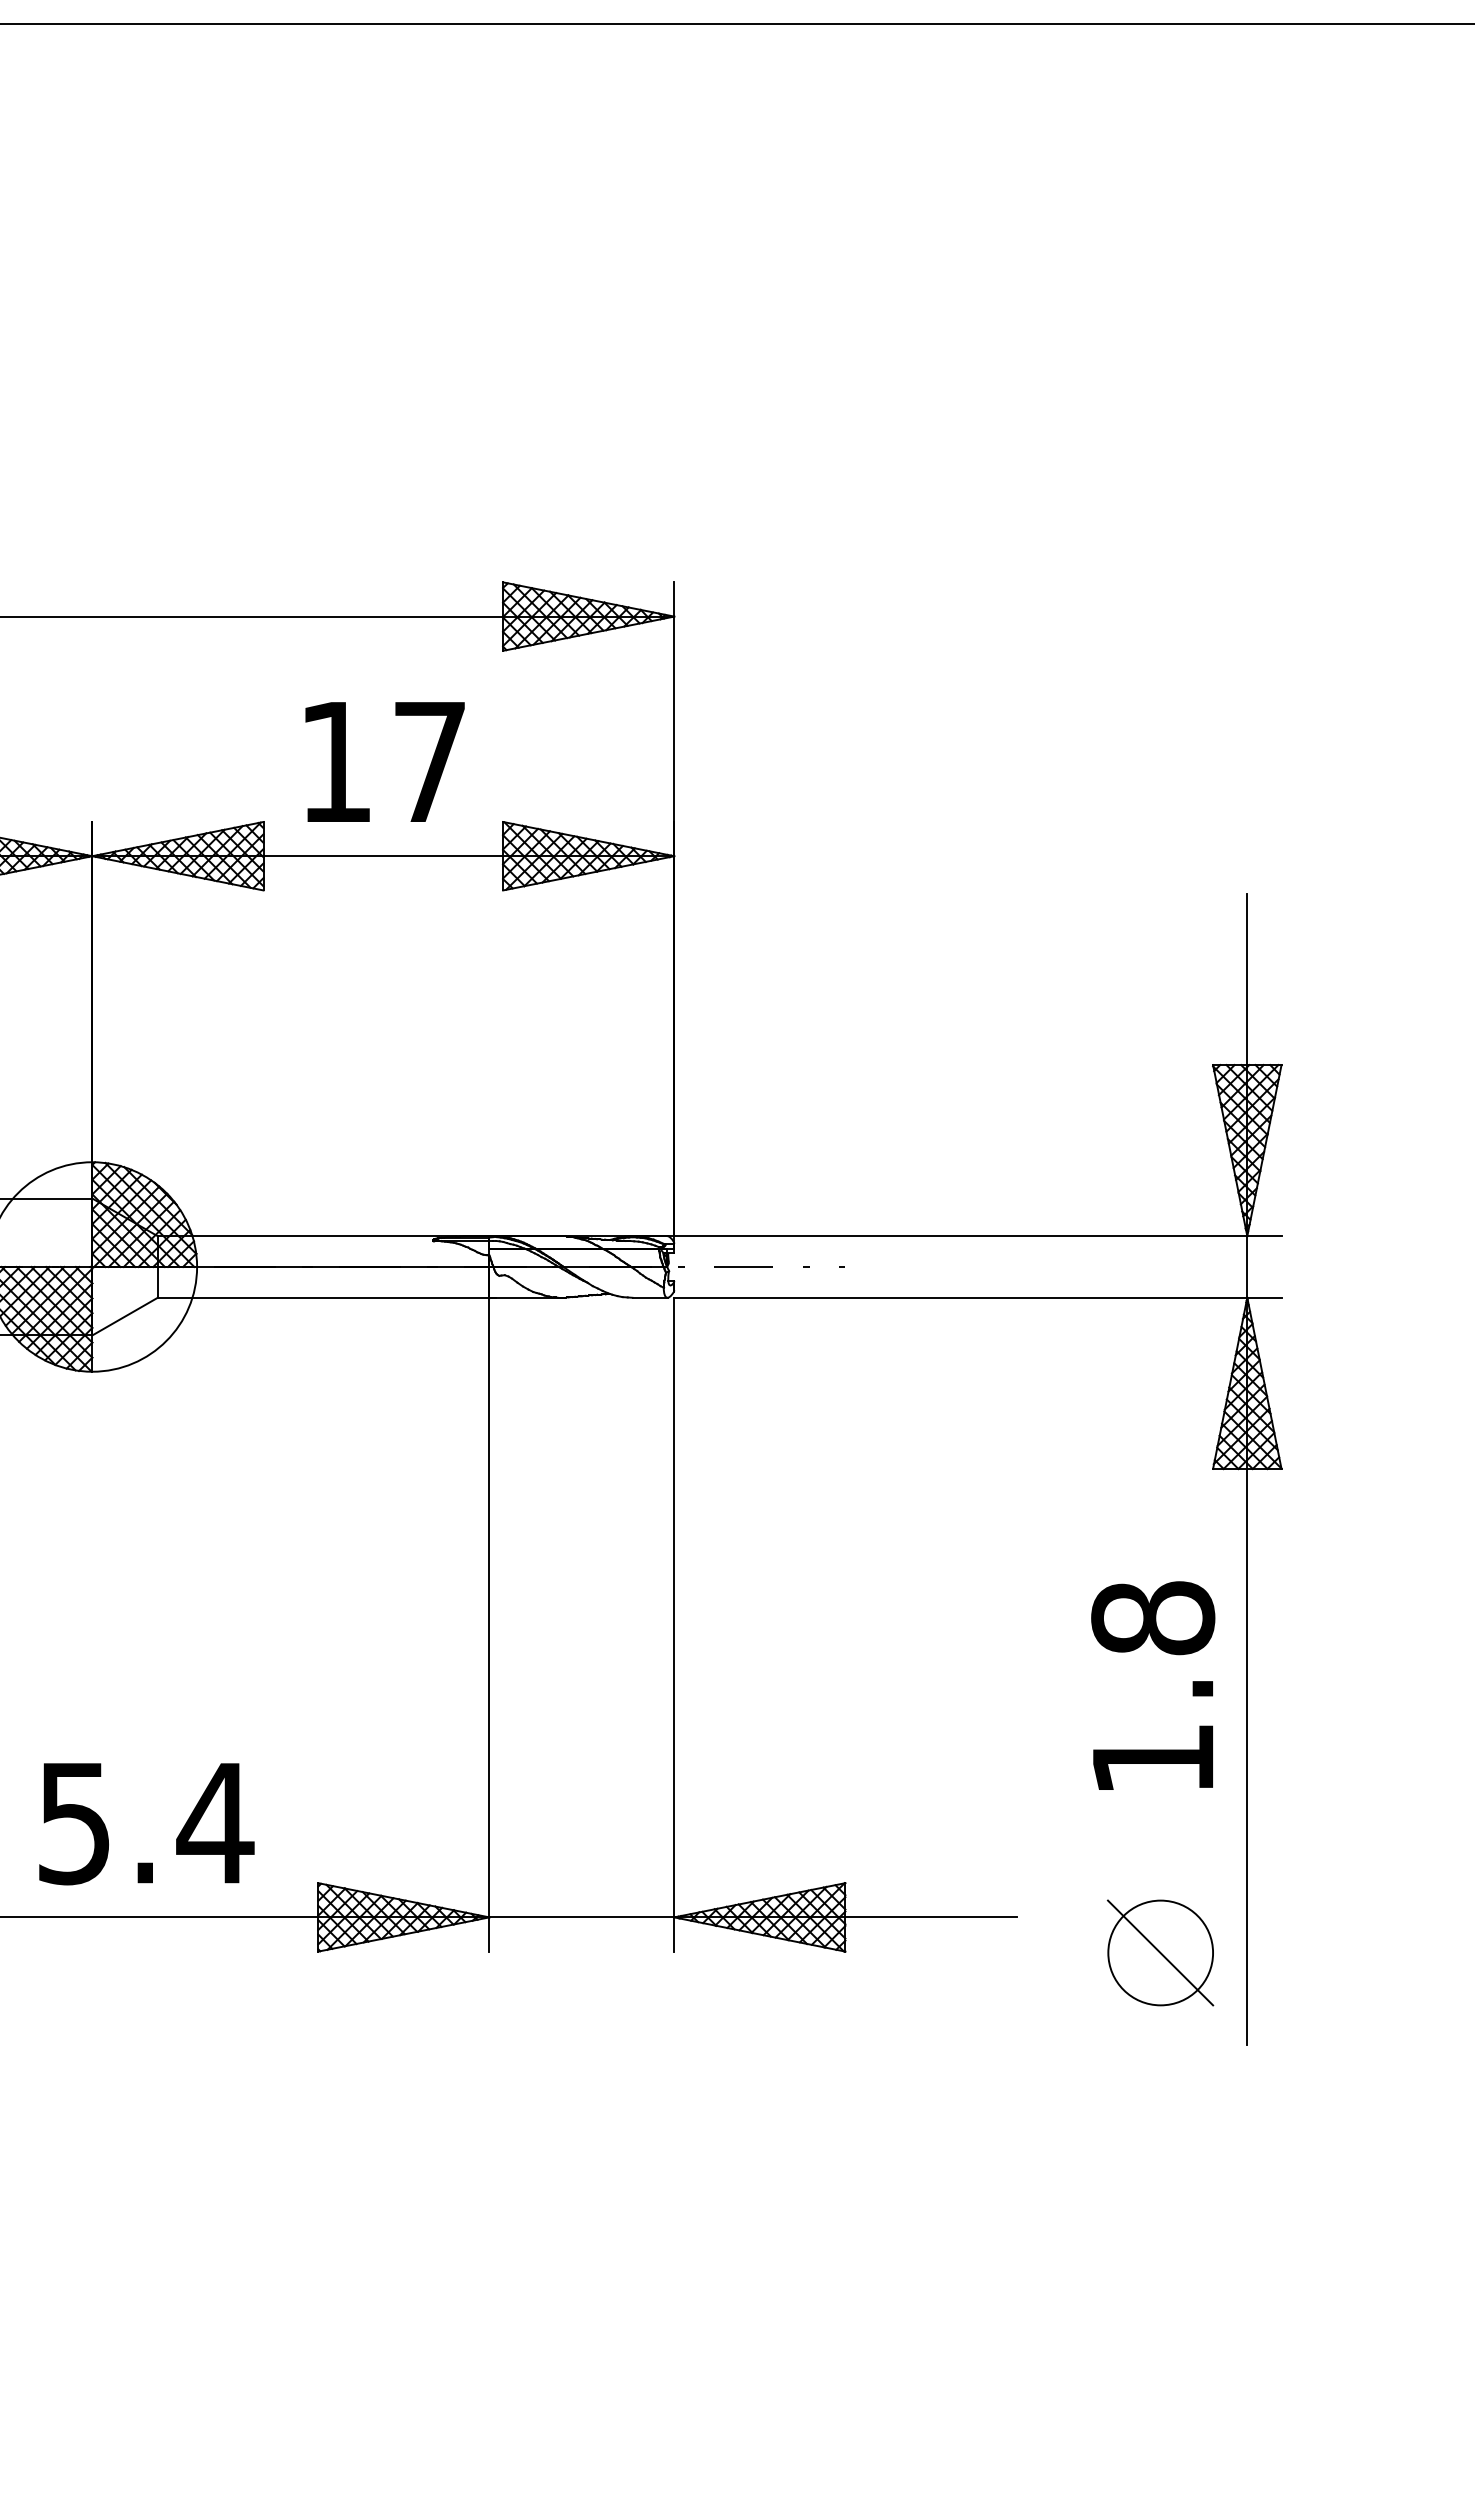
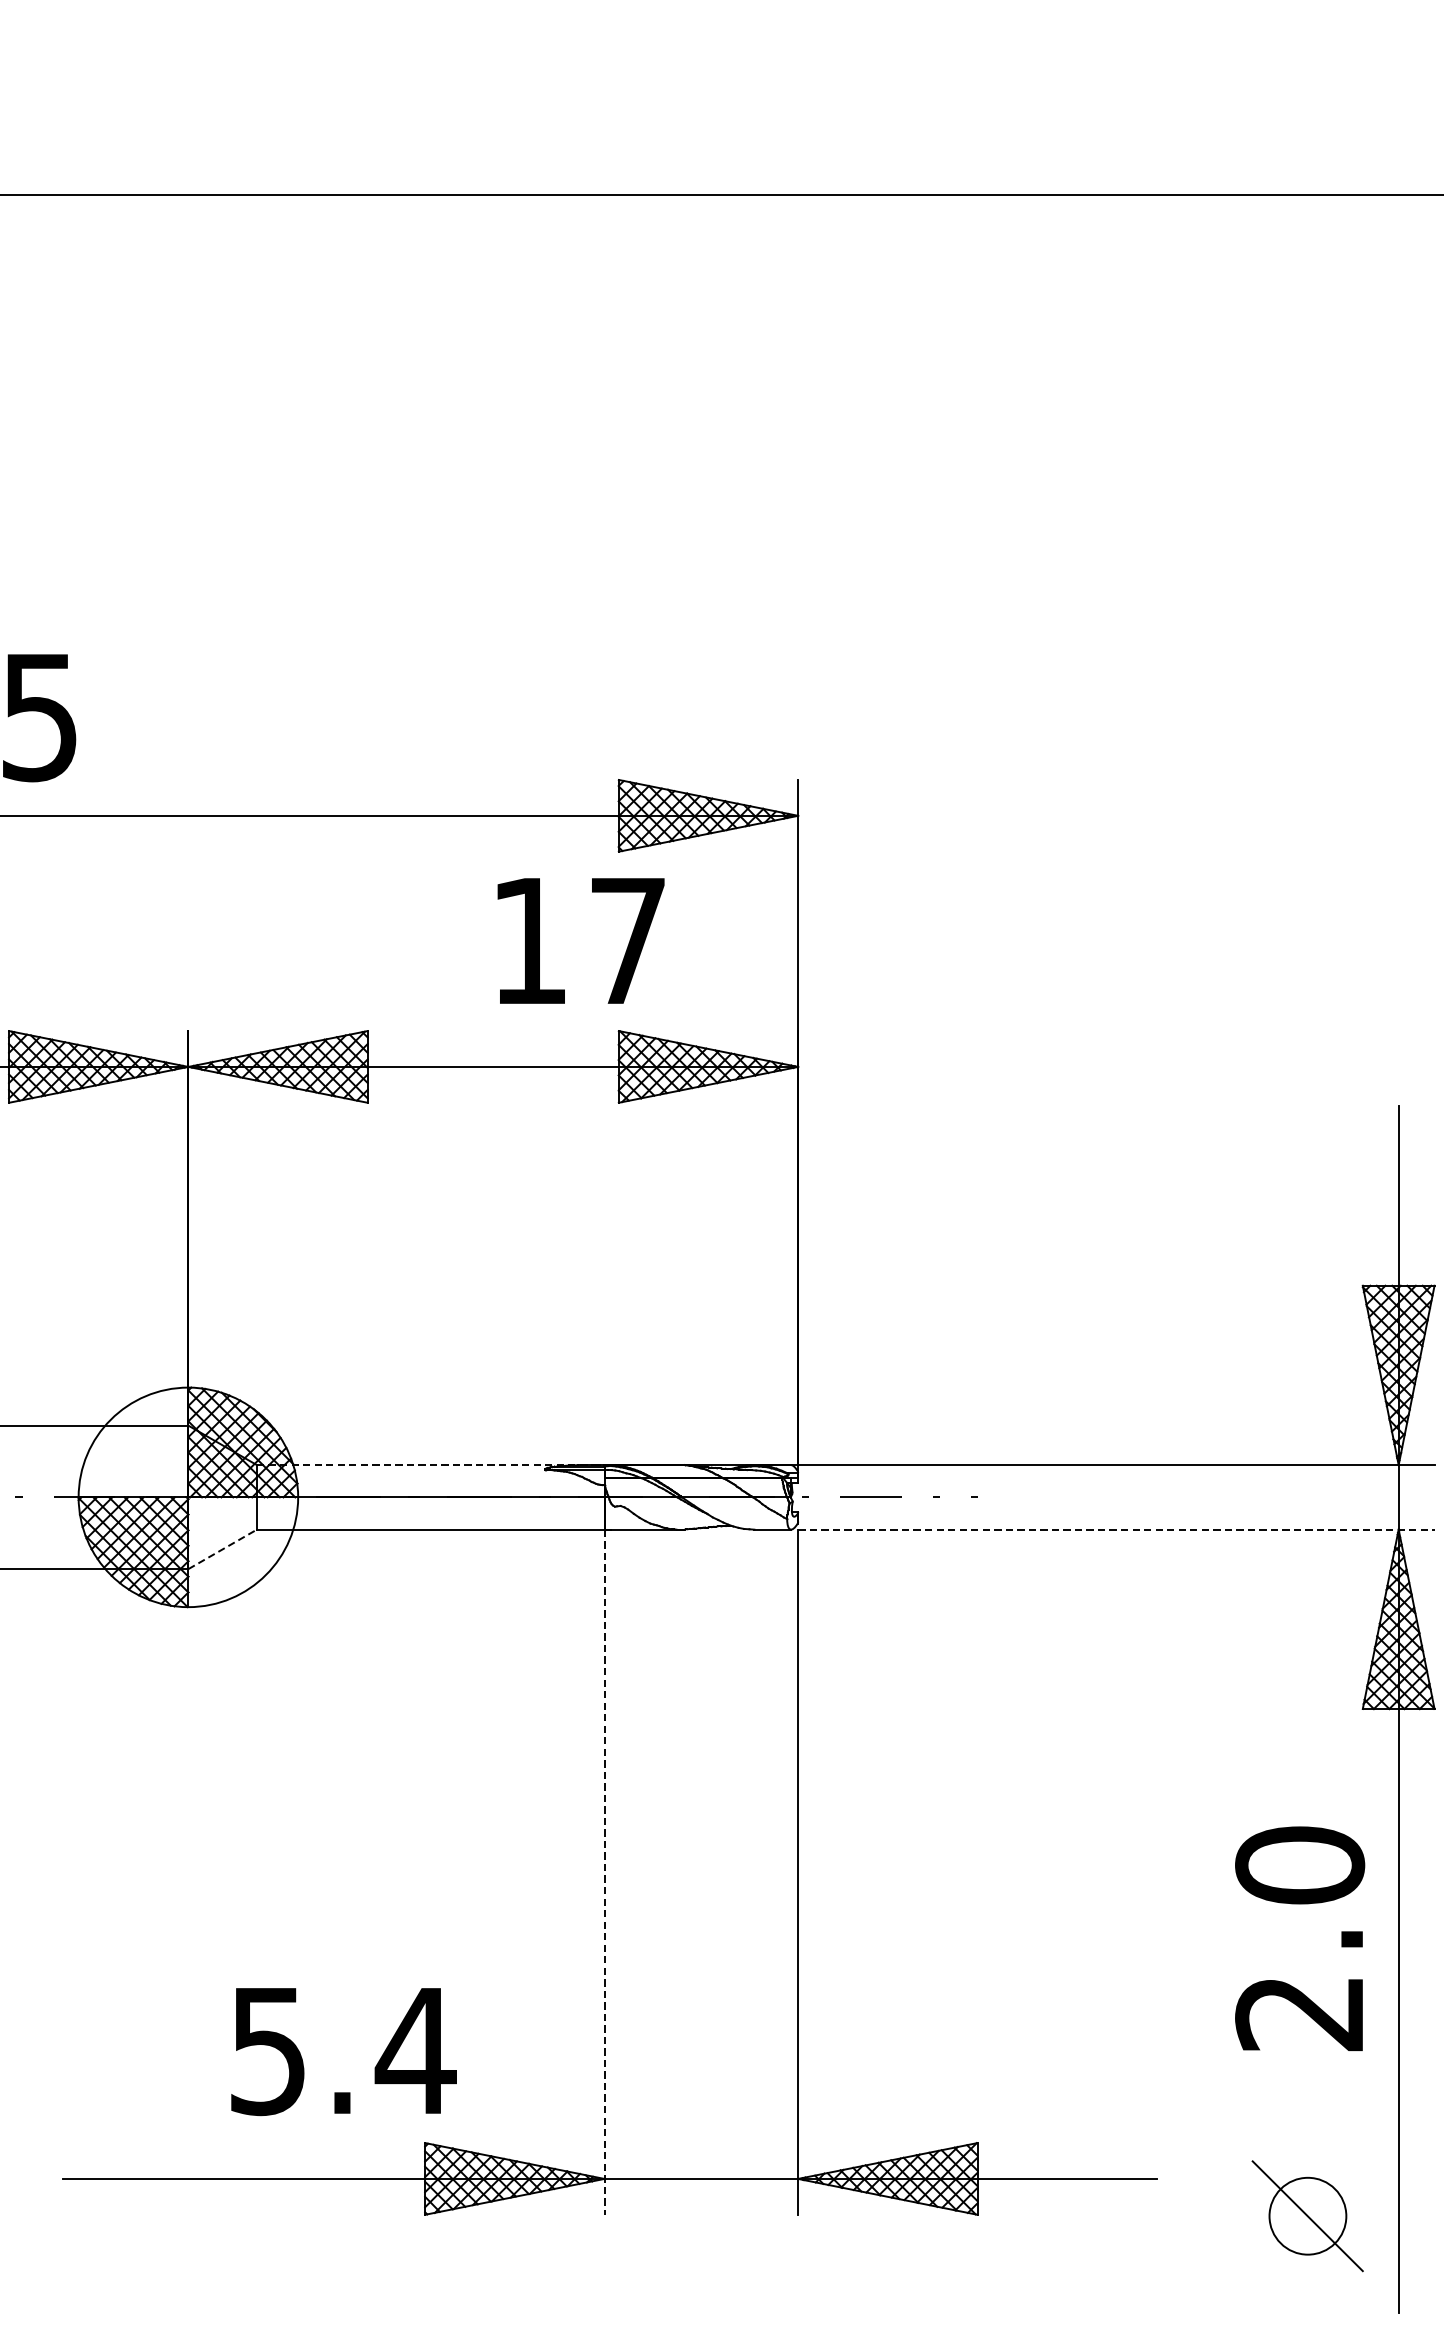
text: (384, 761) -> (580, 940), moved
line: (323, 1236) -> (430, 1465), solid -> dashed
line: (977, 1297) -> (1115, 1529), solid -> dashed
line: (125, 1316) -> (223, 1549), solid -> dashed
line: (489, 1624) -> (604, 1872), solid -> dashed
text: (1153, 1688) -> (1300, 1939), 1.8 -> 2.0
text: (146, 1824) -> (343, 2052), moved
circle: (1160, 1952) -> (1307, 2215), size x0.7

